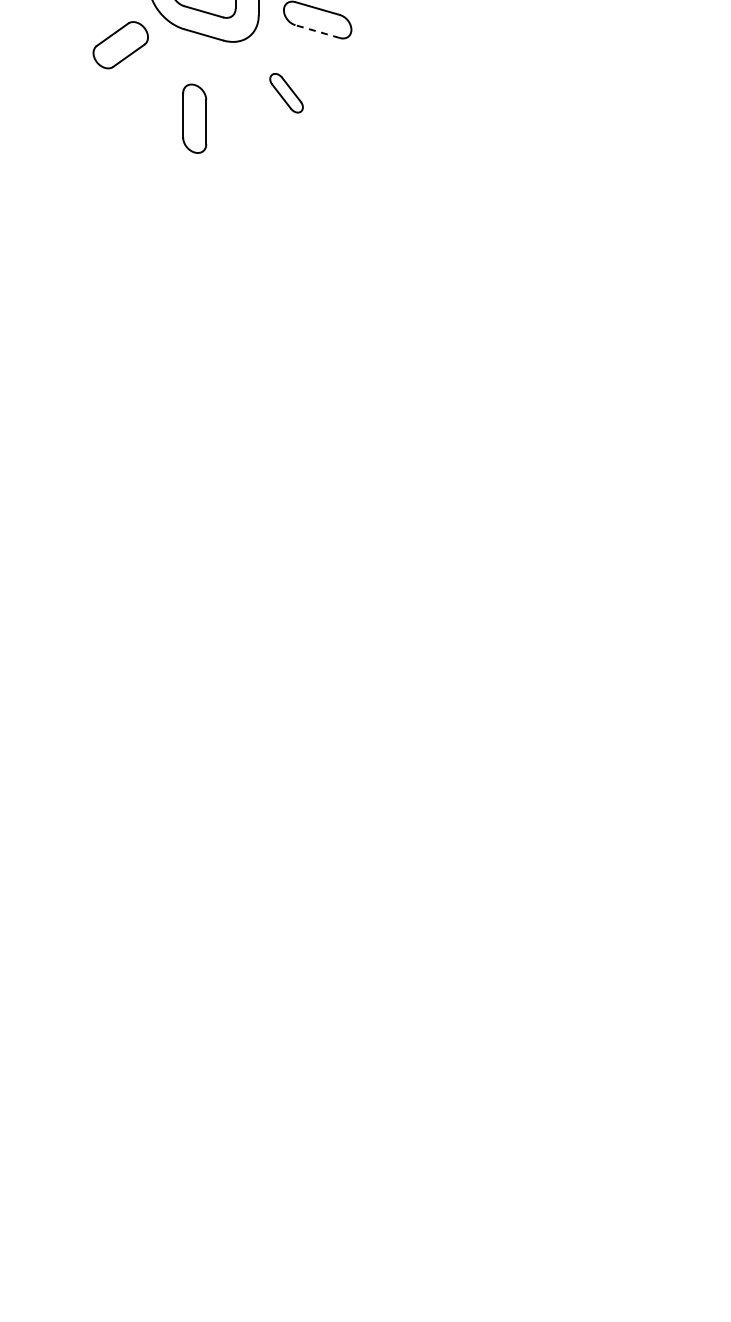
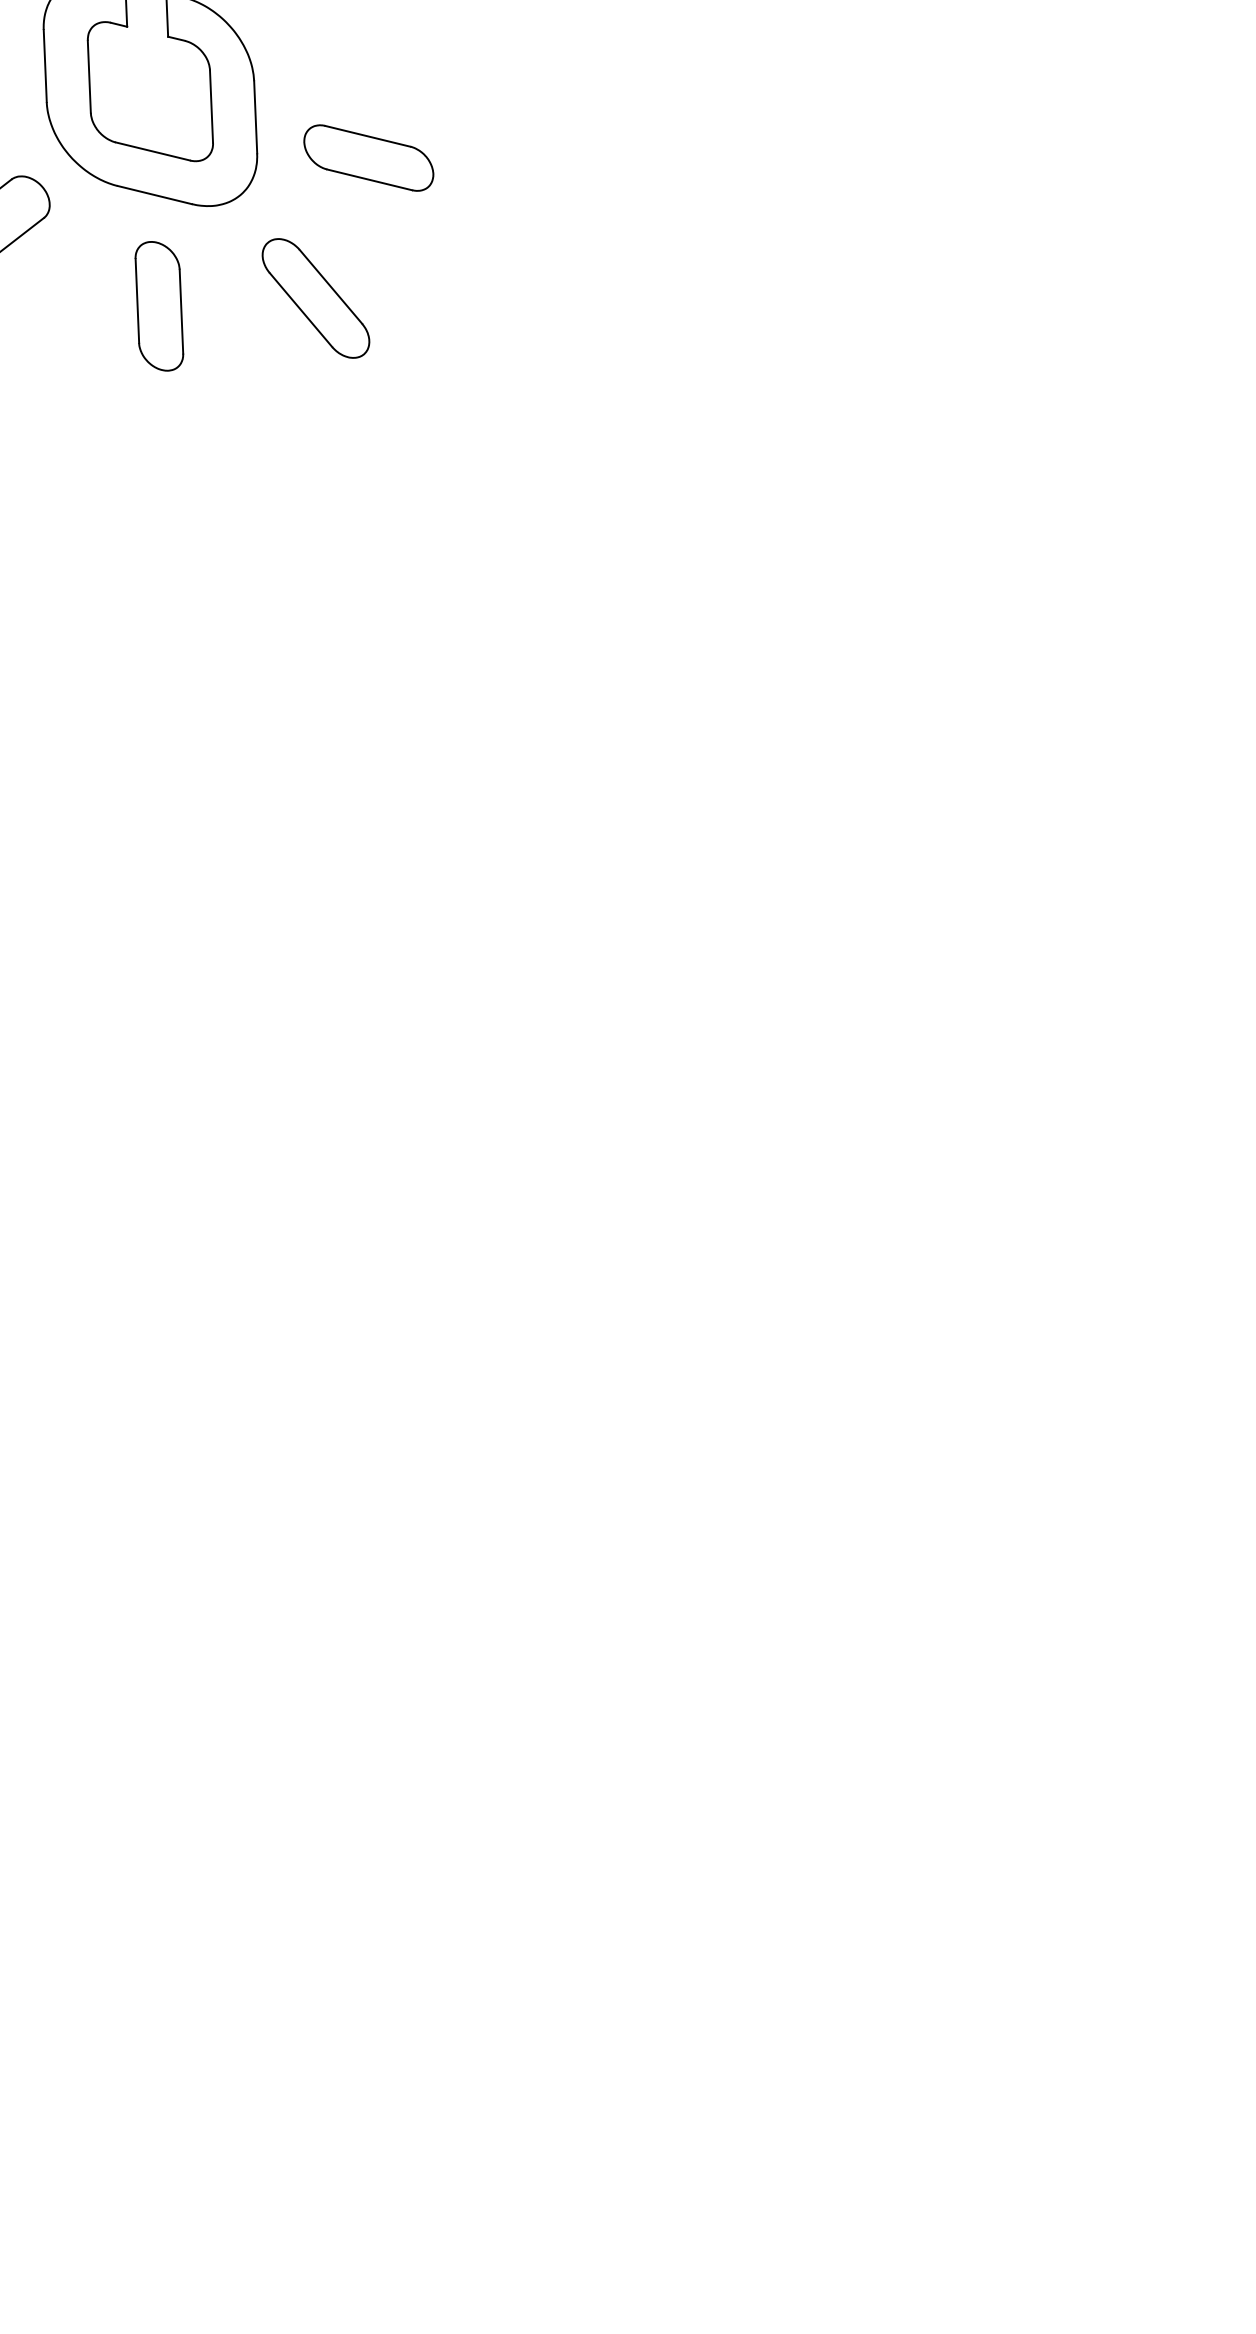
line: (317, 31) -> (369, 179), dashed -> solid
part: (286, 93) -> (315, 299), size x1.67
part: (194, 118) -> (158, 305), moved

